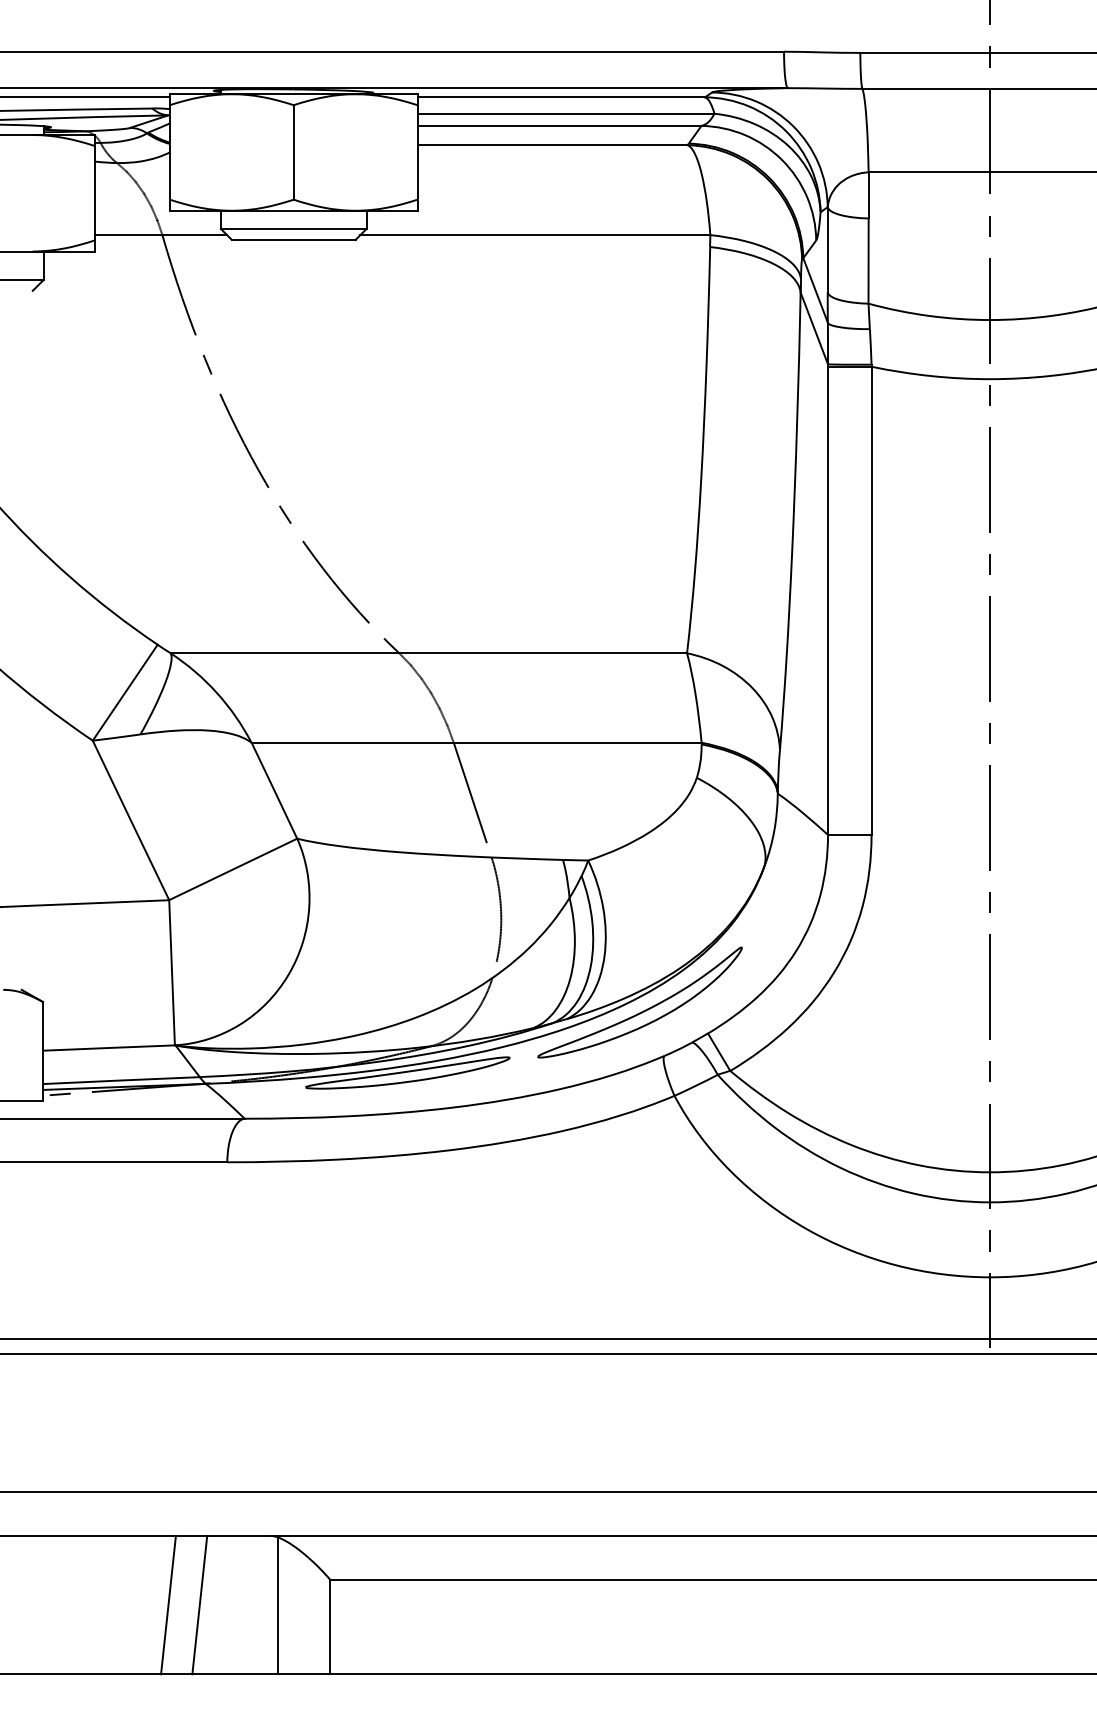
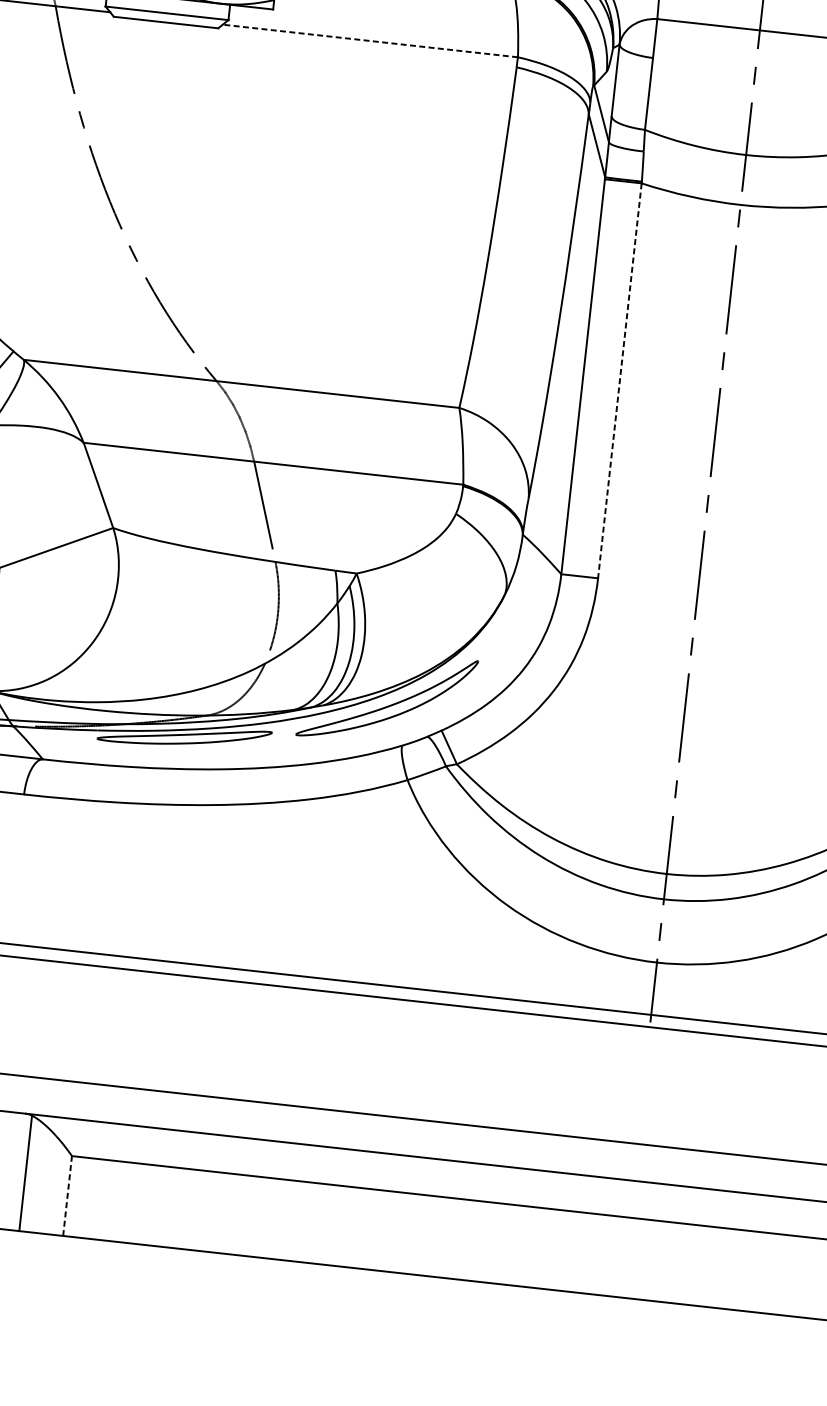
line: (534, 235) -> (369, 41), solid -> dashed
line: (871, 601) -> (619, 381), solid -> dashed
line: (330, 1626) -> (67, 1195), solid -> dashed

